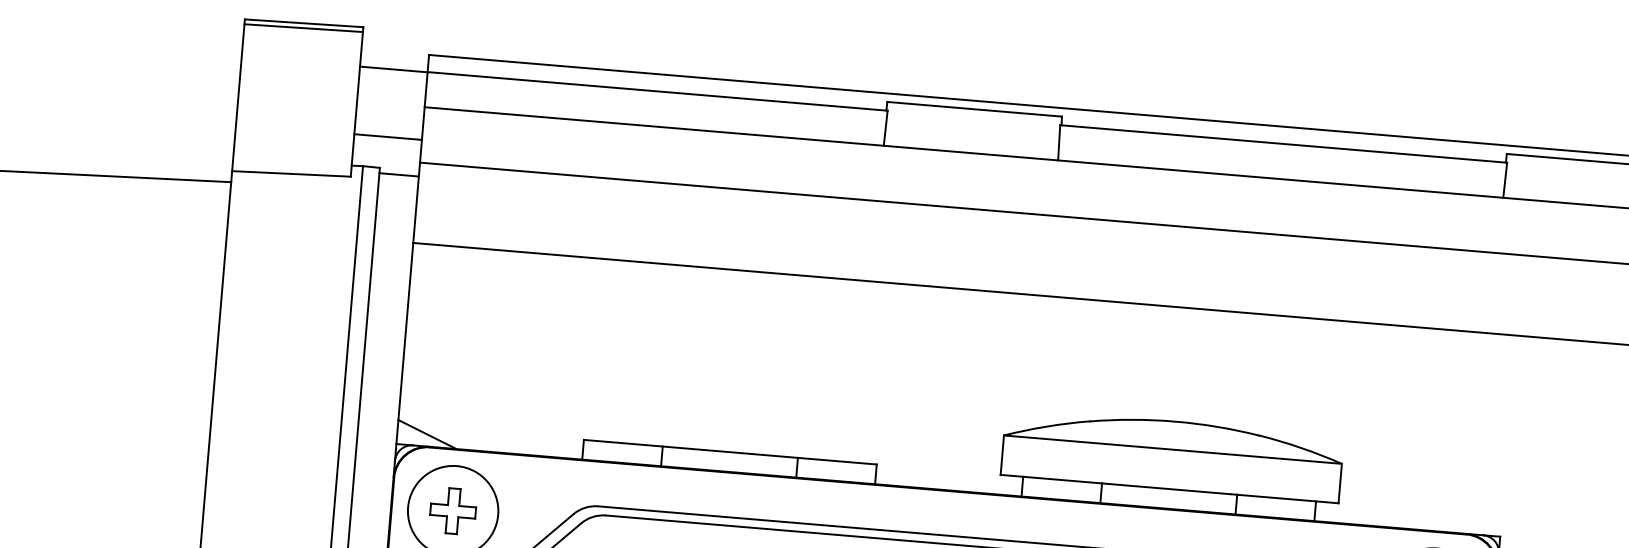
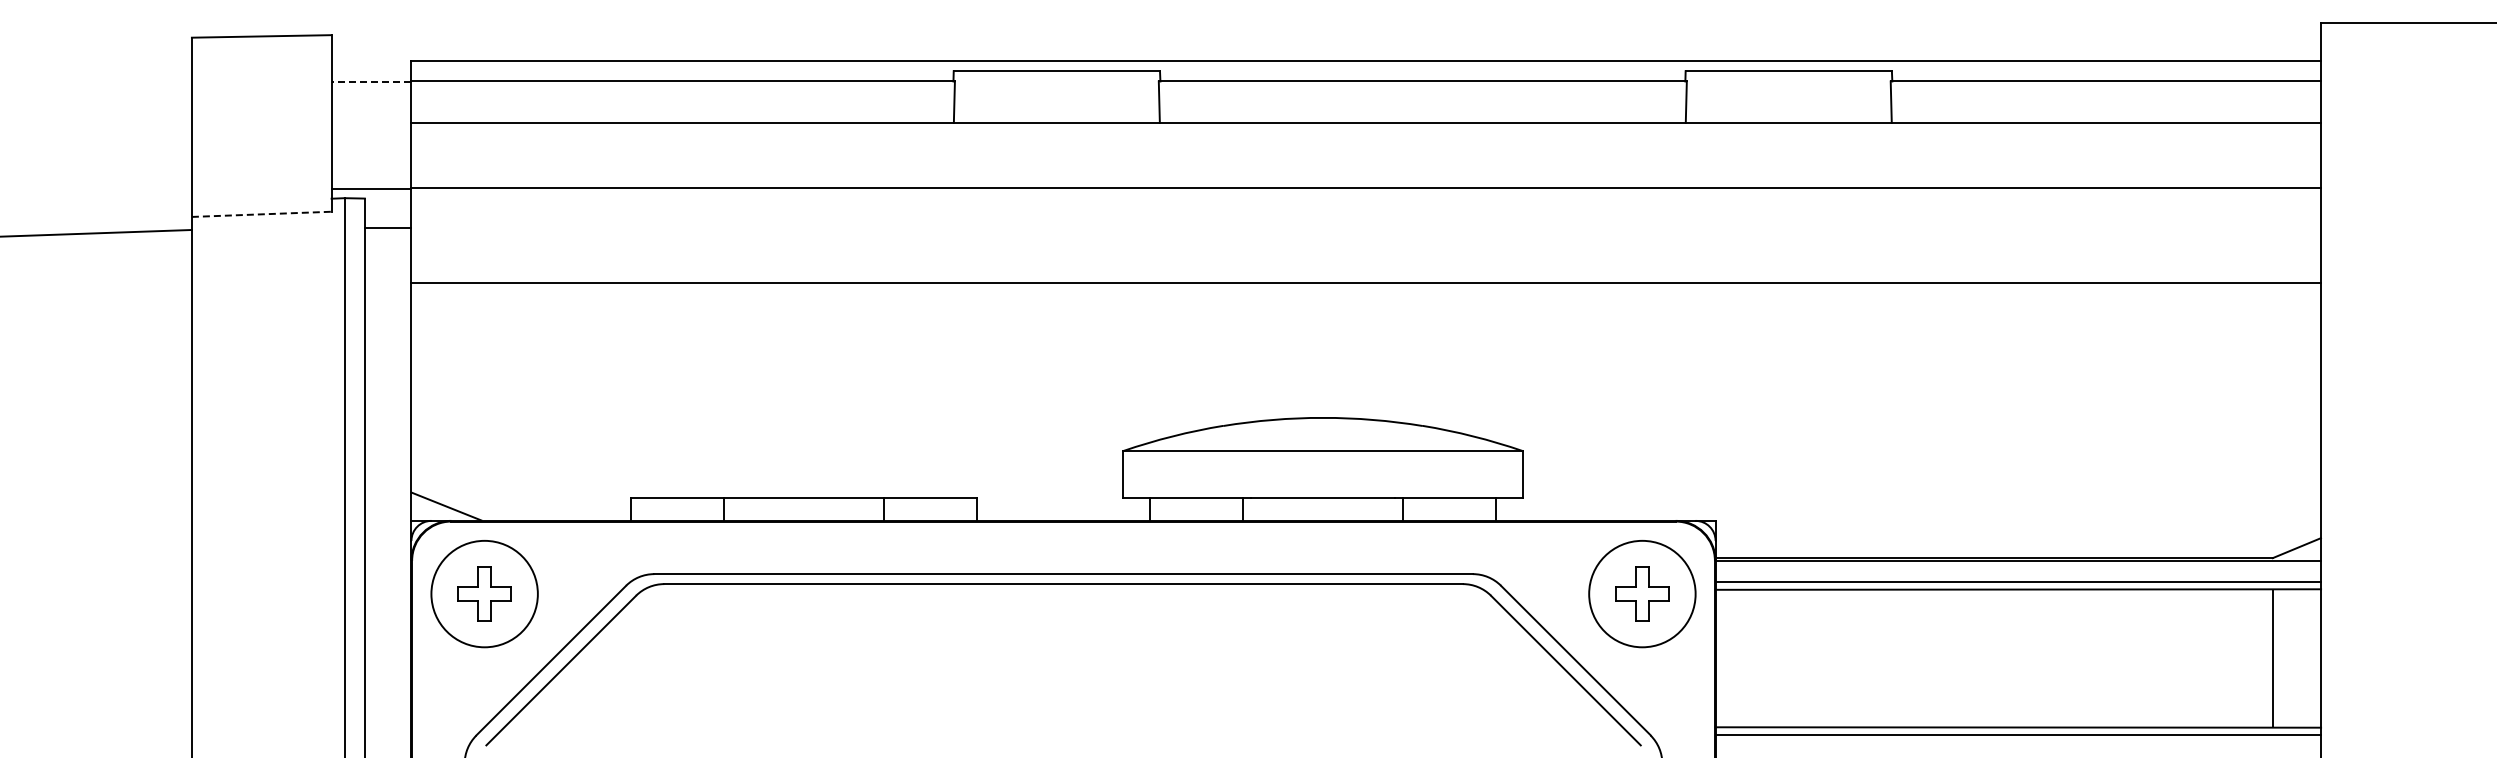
line: (303, 27) -> (261, 41), removed
line: (393, 69) -> (371, 81), solid -> dashed
line: (388, 136) -> (371, 188), moved
line: (291, 174) -> (261, 214), solid -> dashed
line: (398, 174) -> (387, 227), moved

